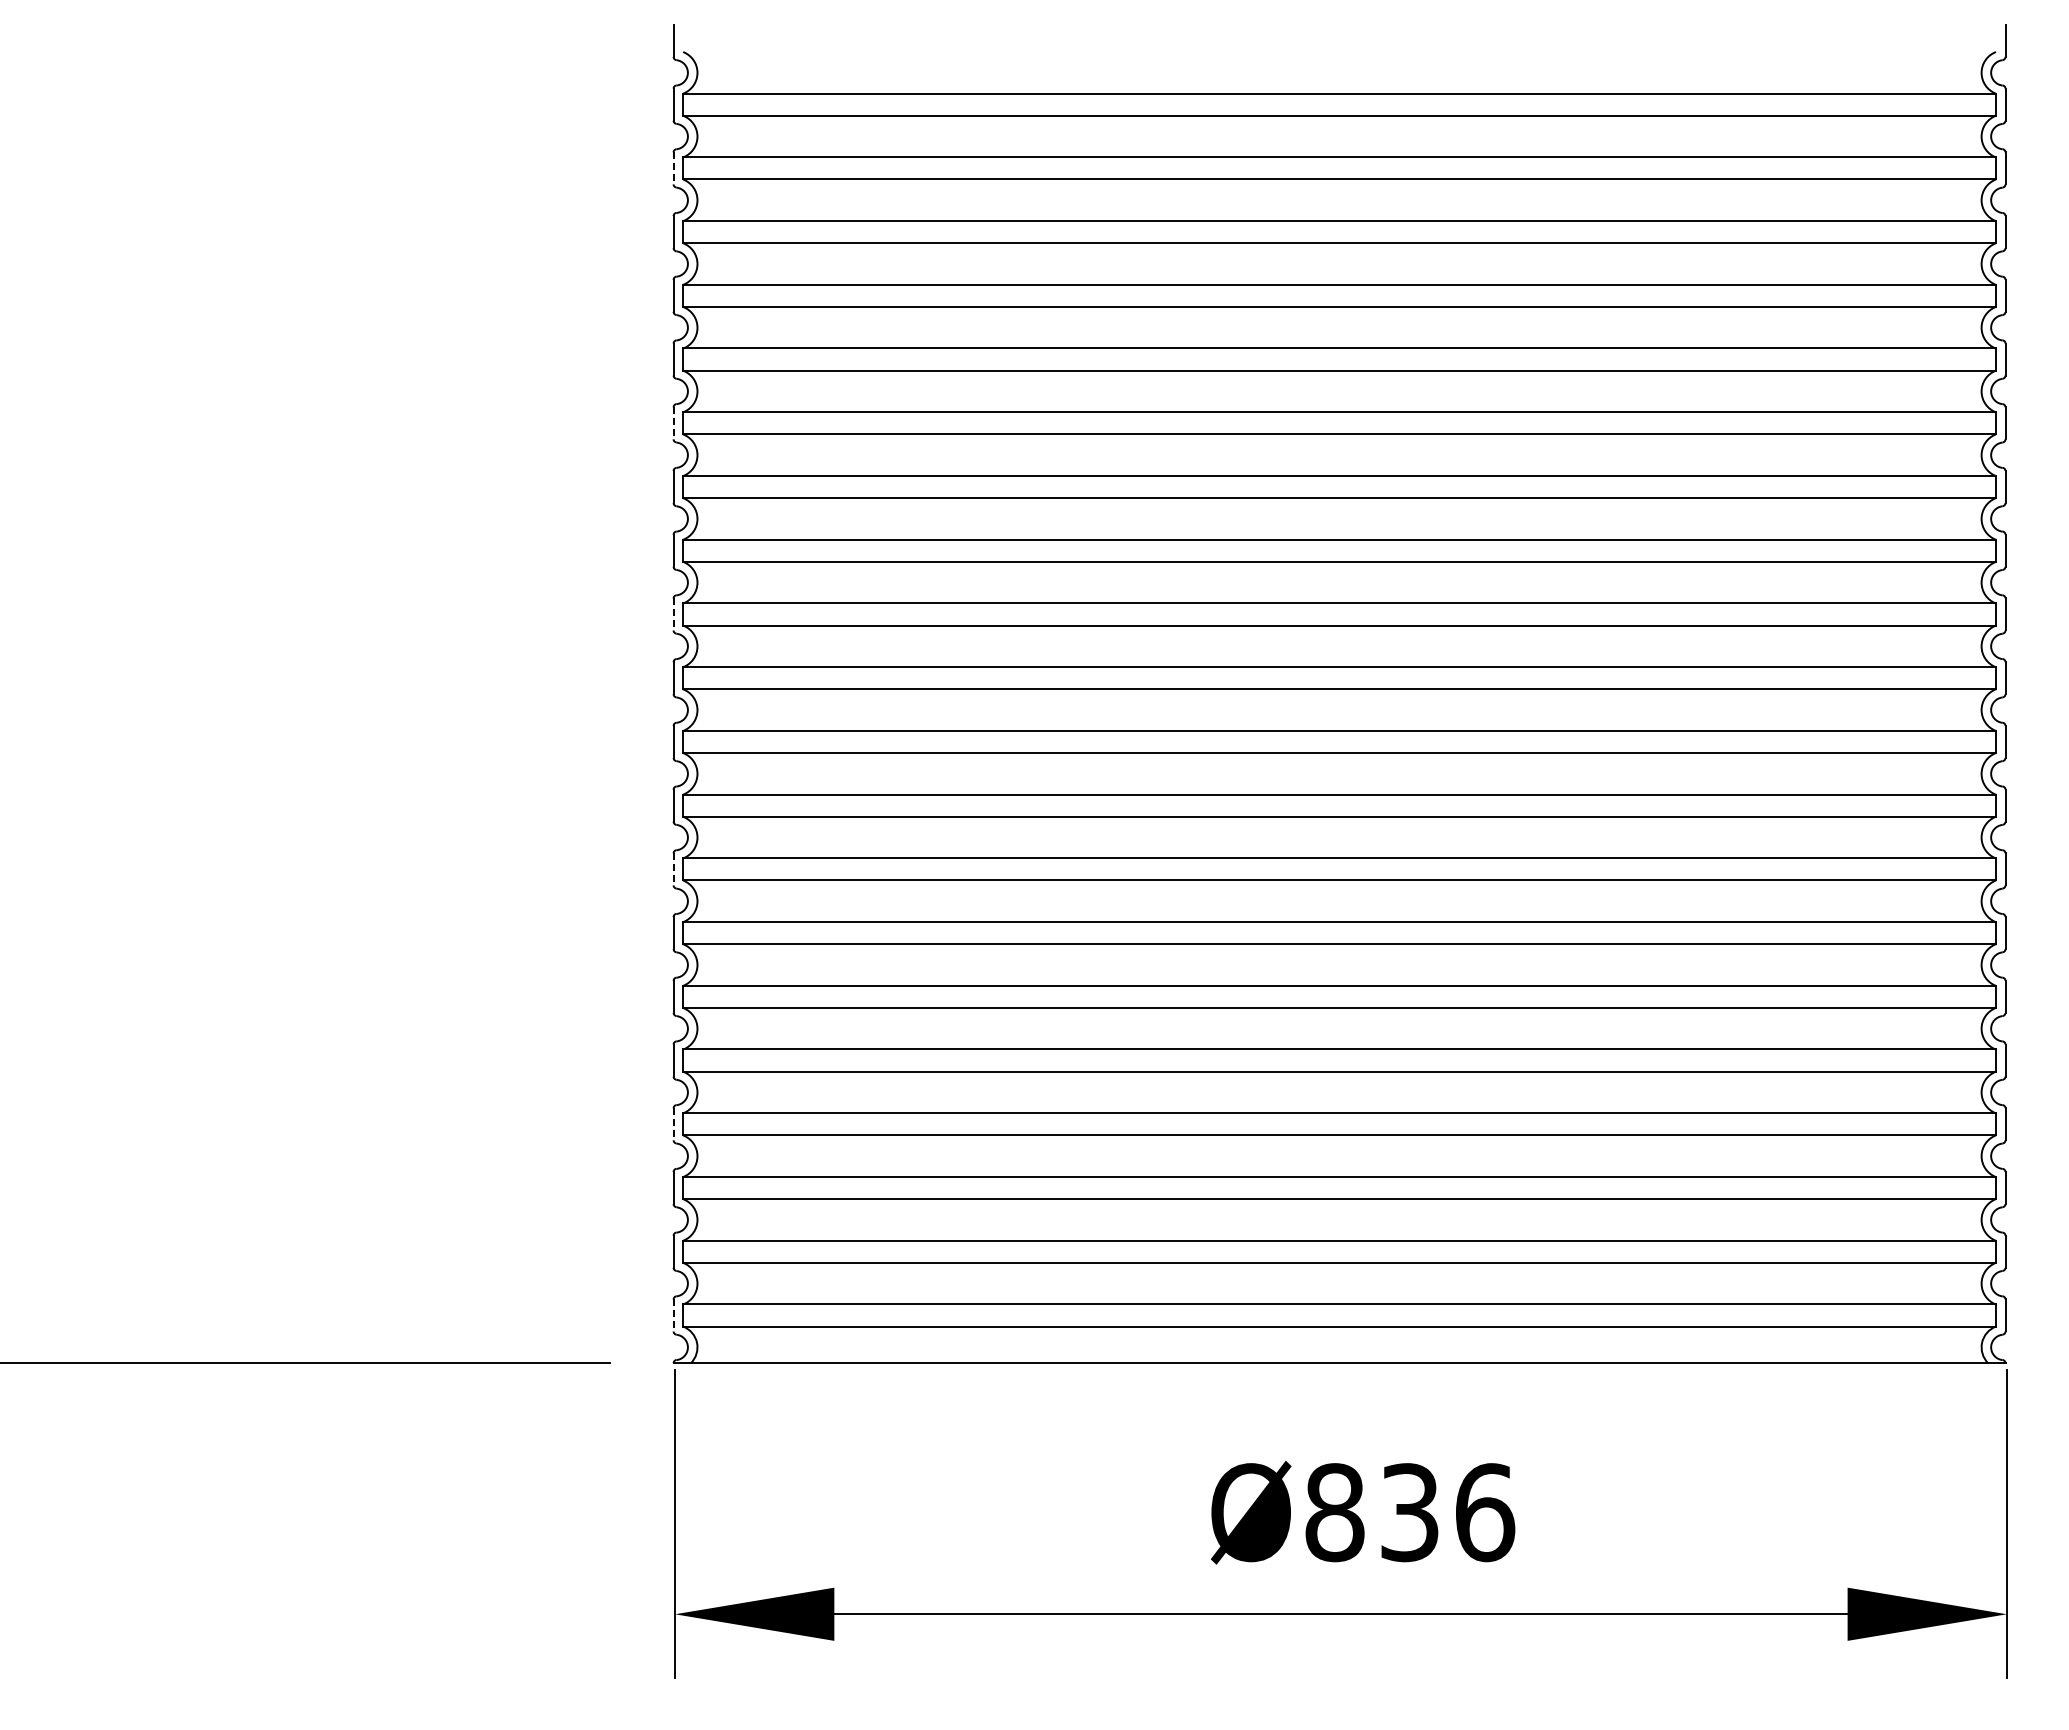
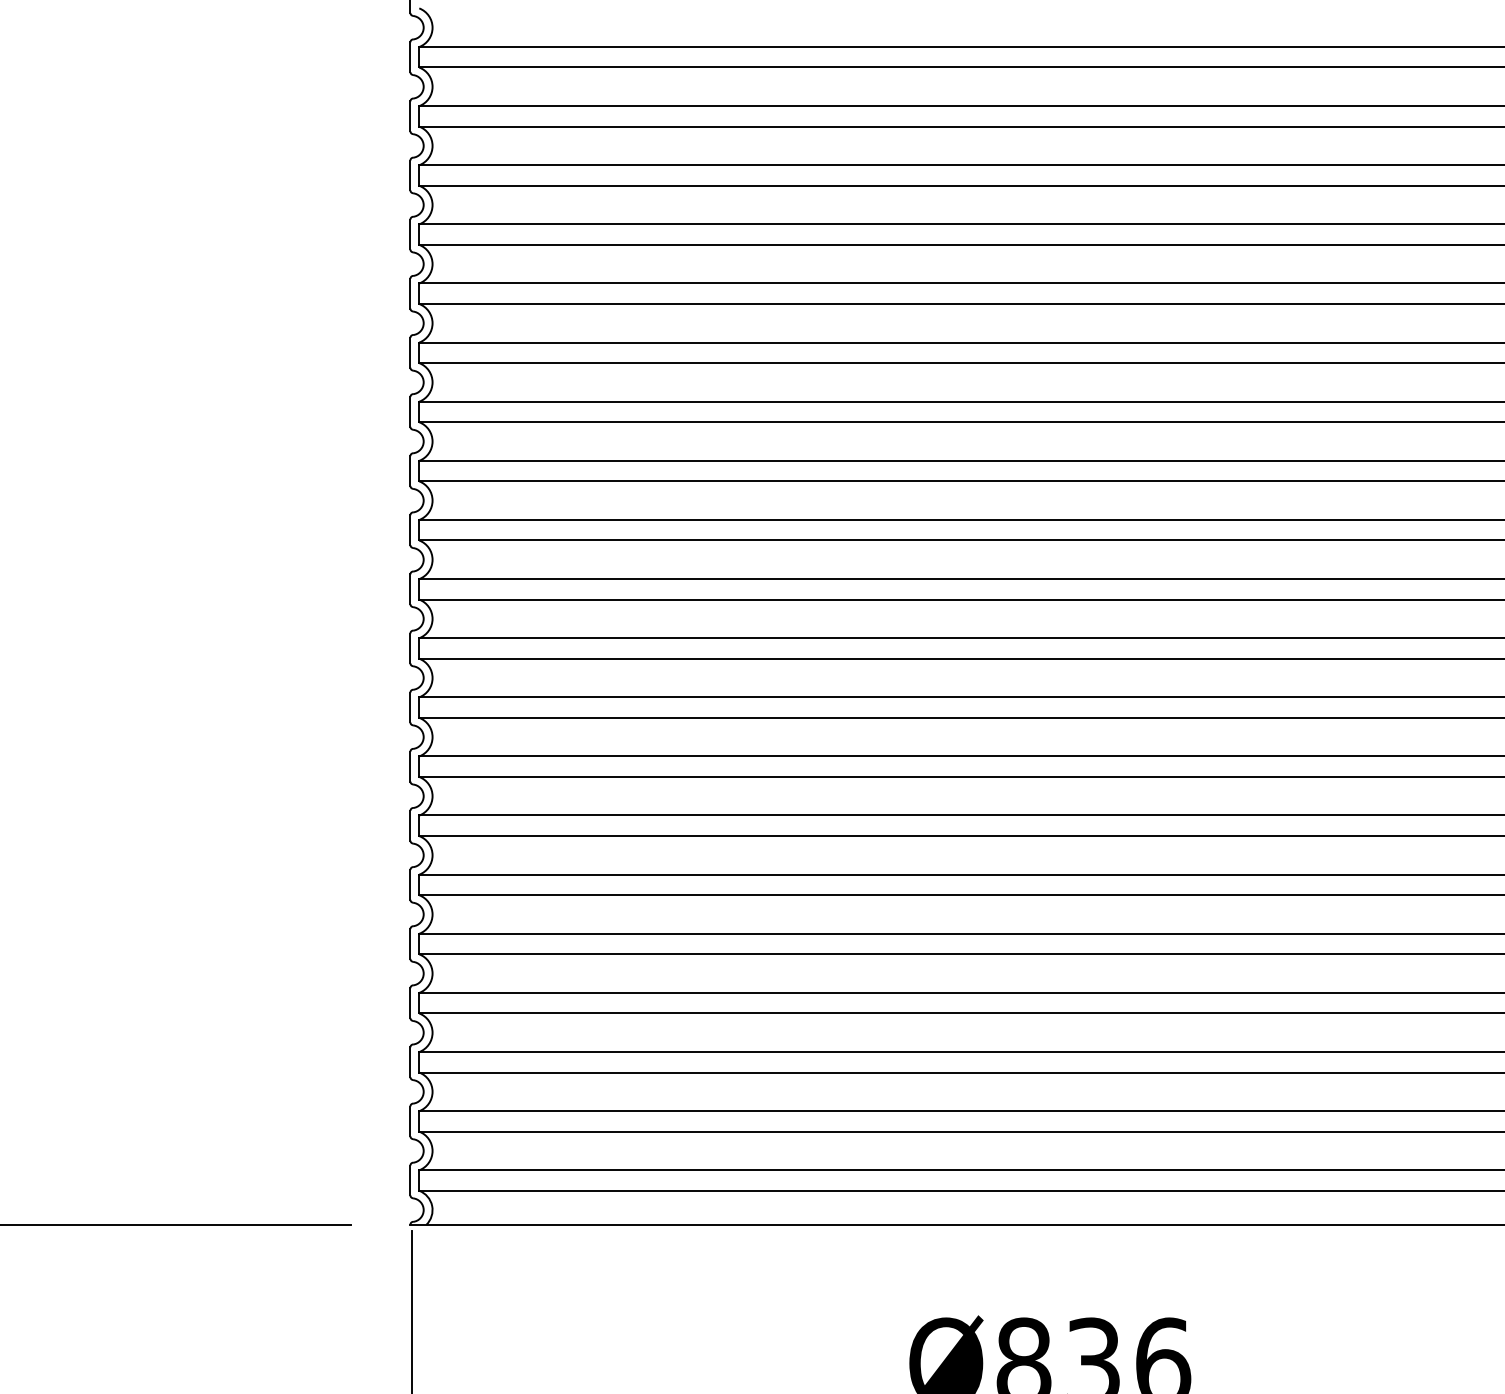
line: (673, 168) -> (410, 116), dashed -> solid
line: (673, 423) -> (410, 352), dashed -> solid
line: (673, 614) -> (410, 530), dashed -> solid
line: (673, 869) -> (410, 766), dashed -> solid
line: (673, 1124) -> (410, 1003), dashed -> solid
line: (673, 1315) -> (410, 1180), dashed -> solid

